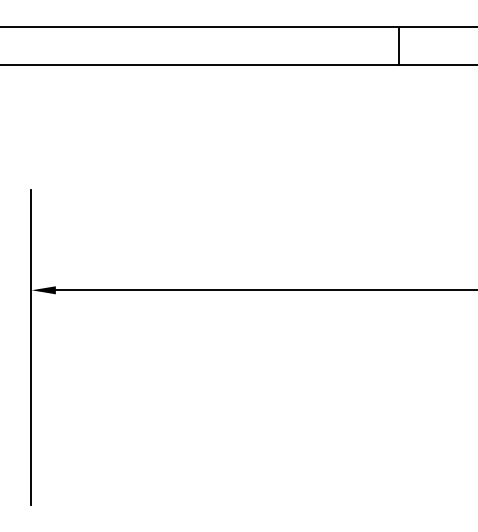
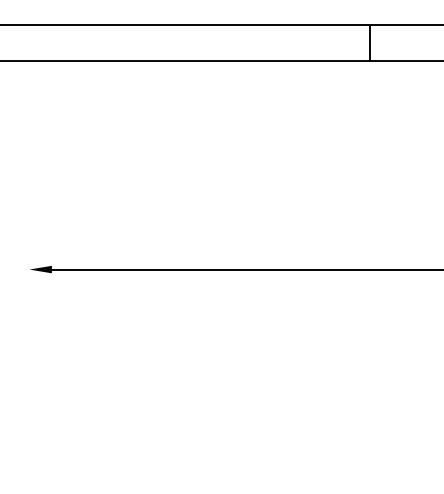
line: (31, 347) -> (29, 322), removed

